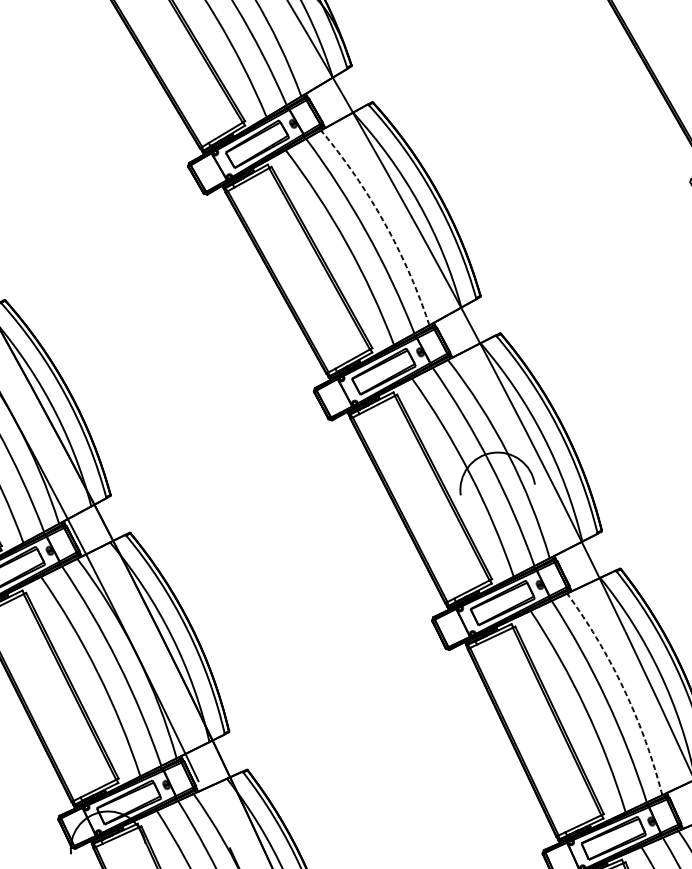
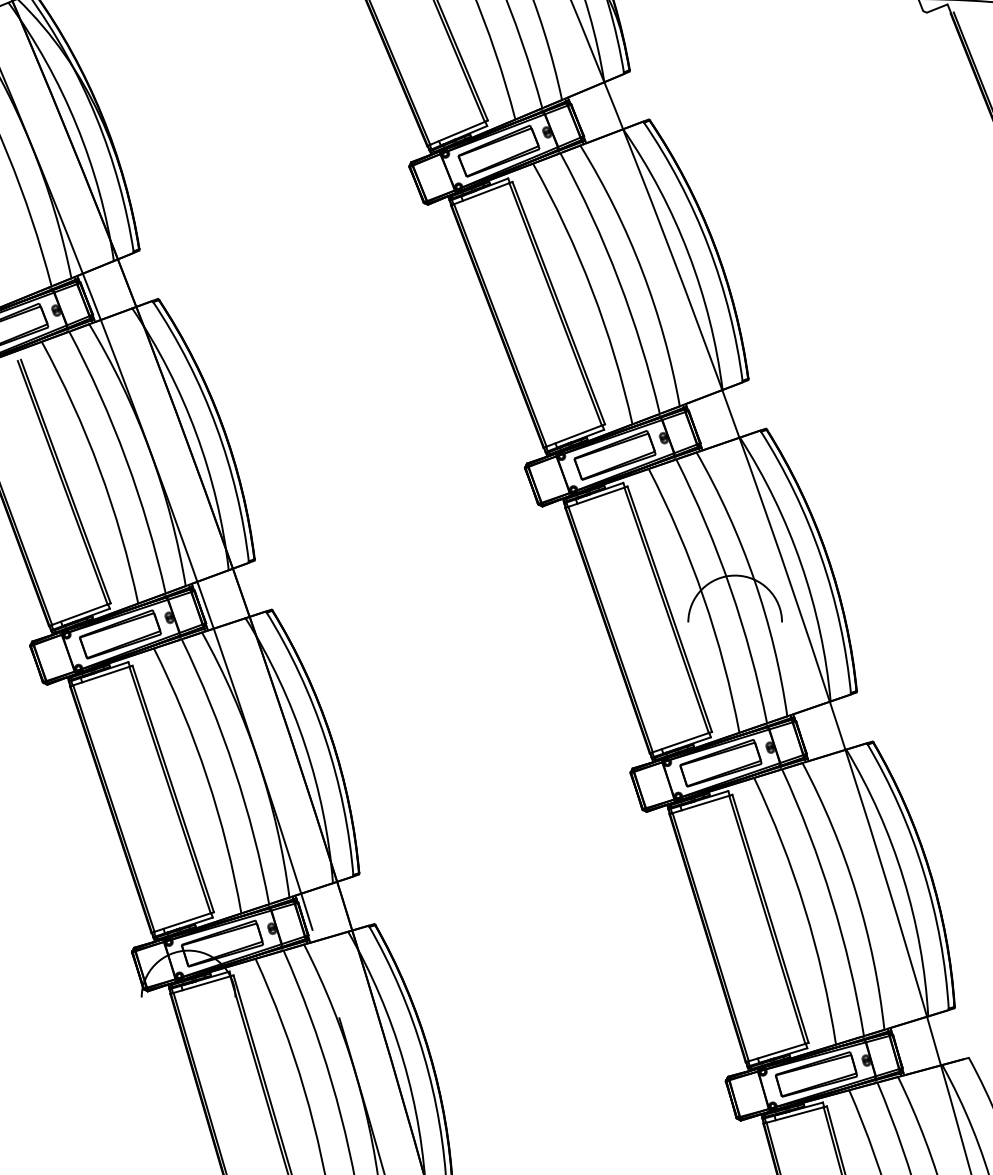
arc: (384, 222) -> (642, 271), dashed -> solid
arc: (624, 689) -> (856, 892), dashed -> solid

